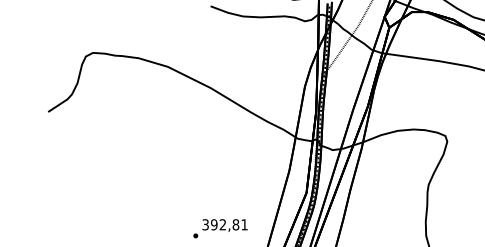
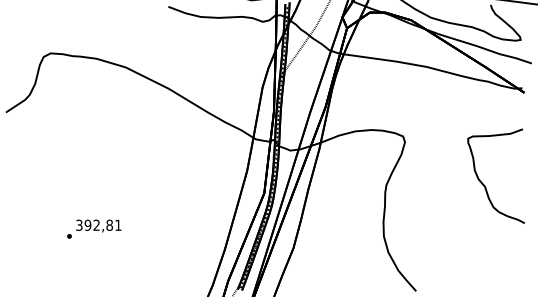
text: (220, 227) -> (94, 228), moved

